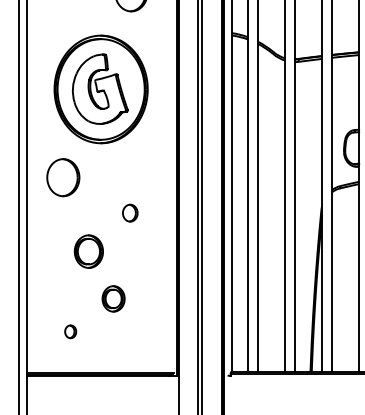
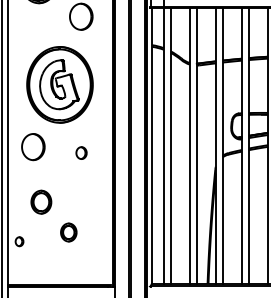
part: (130, 212) -> (81, 152), moved
part: (89, 250) -> (41, 201), moved
part: (70, 331) -> (19, 241), moved

